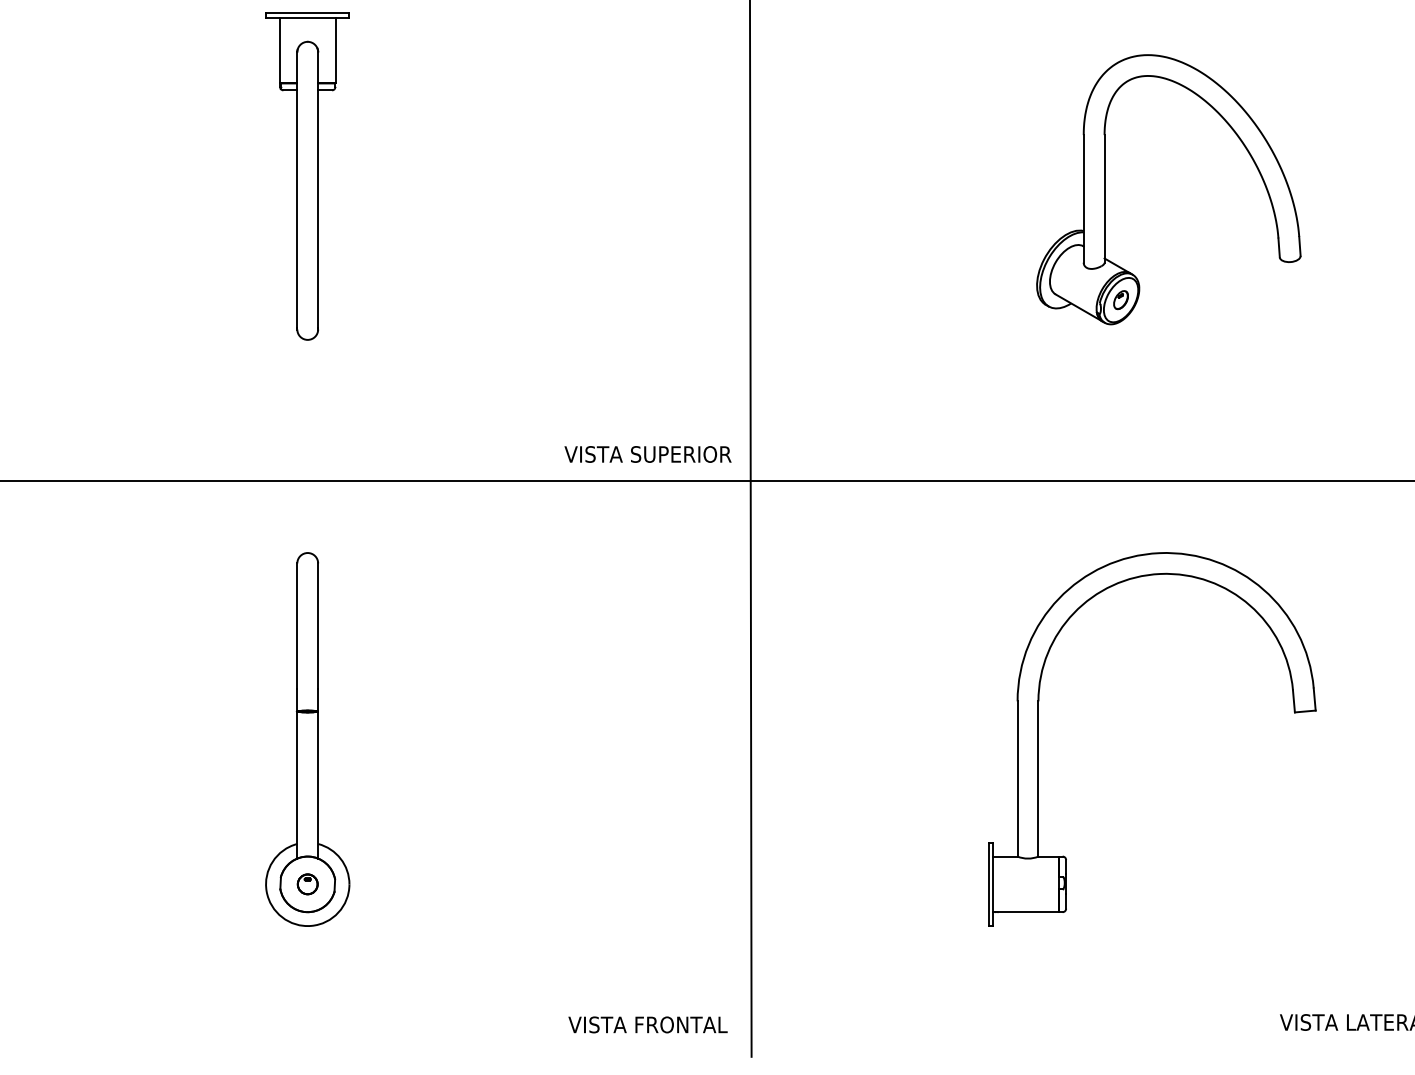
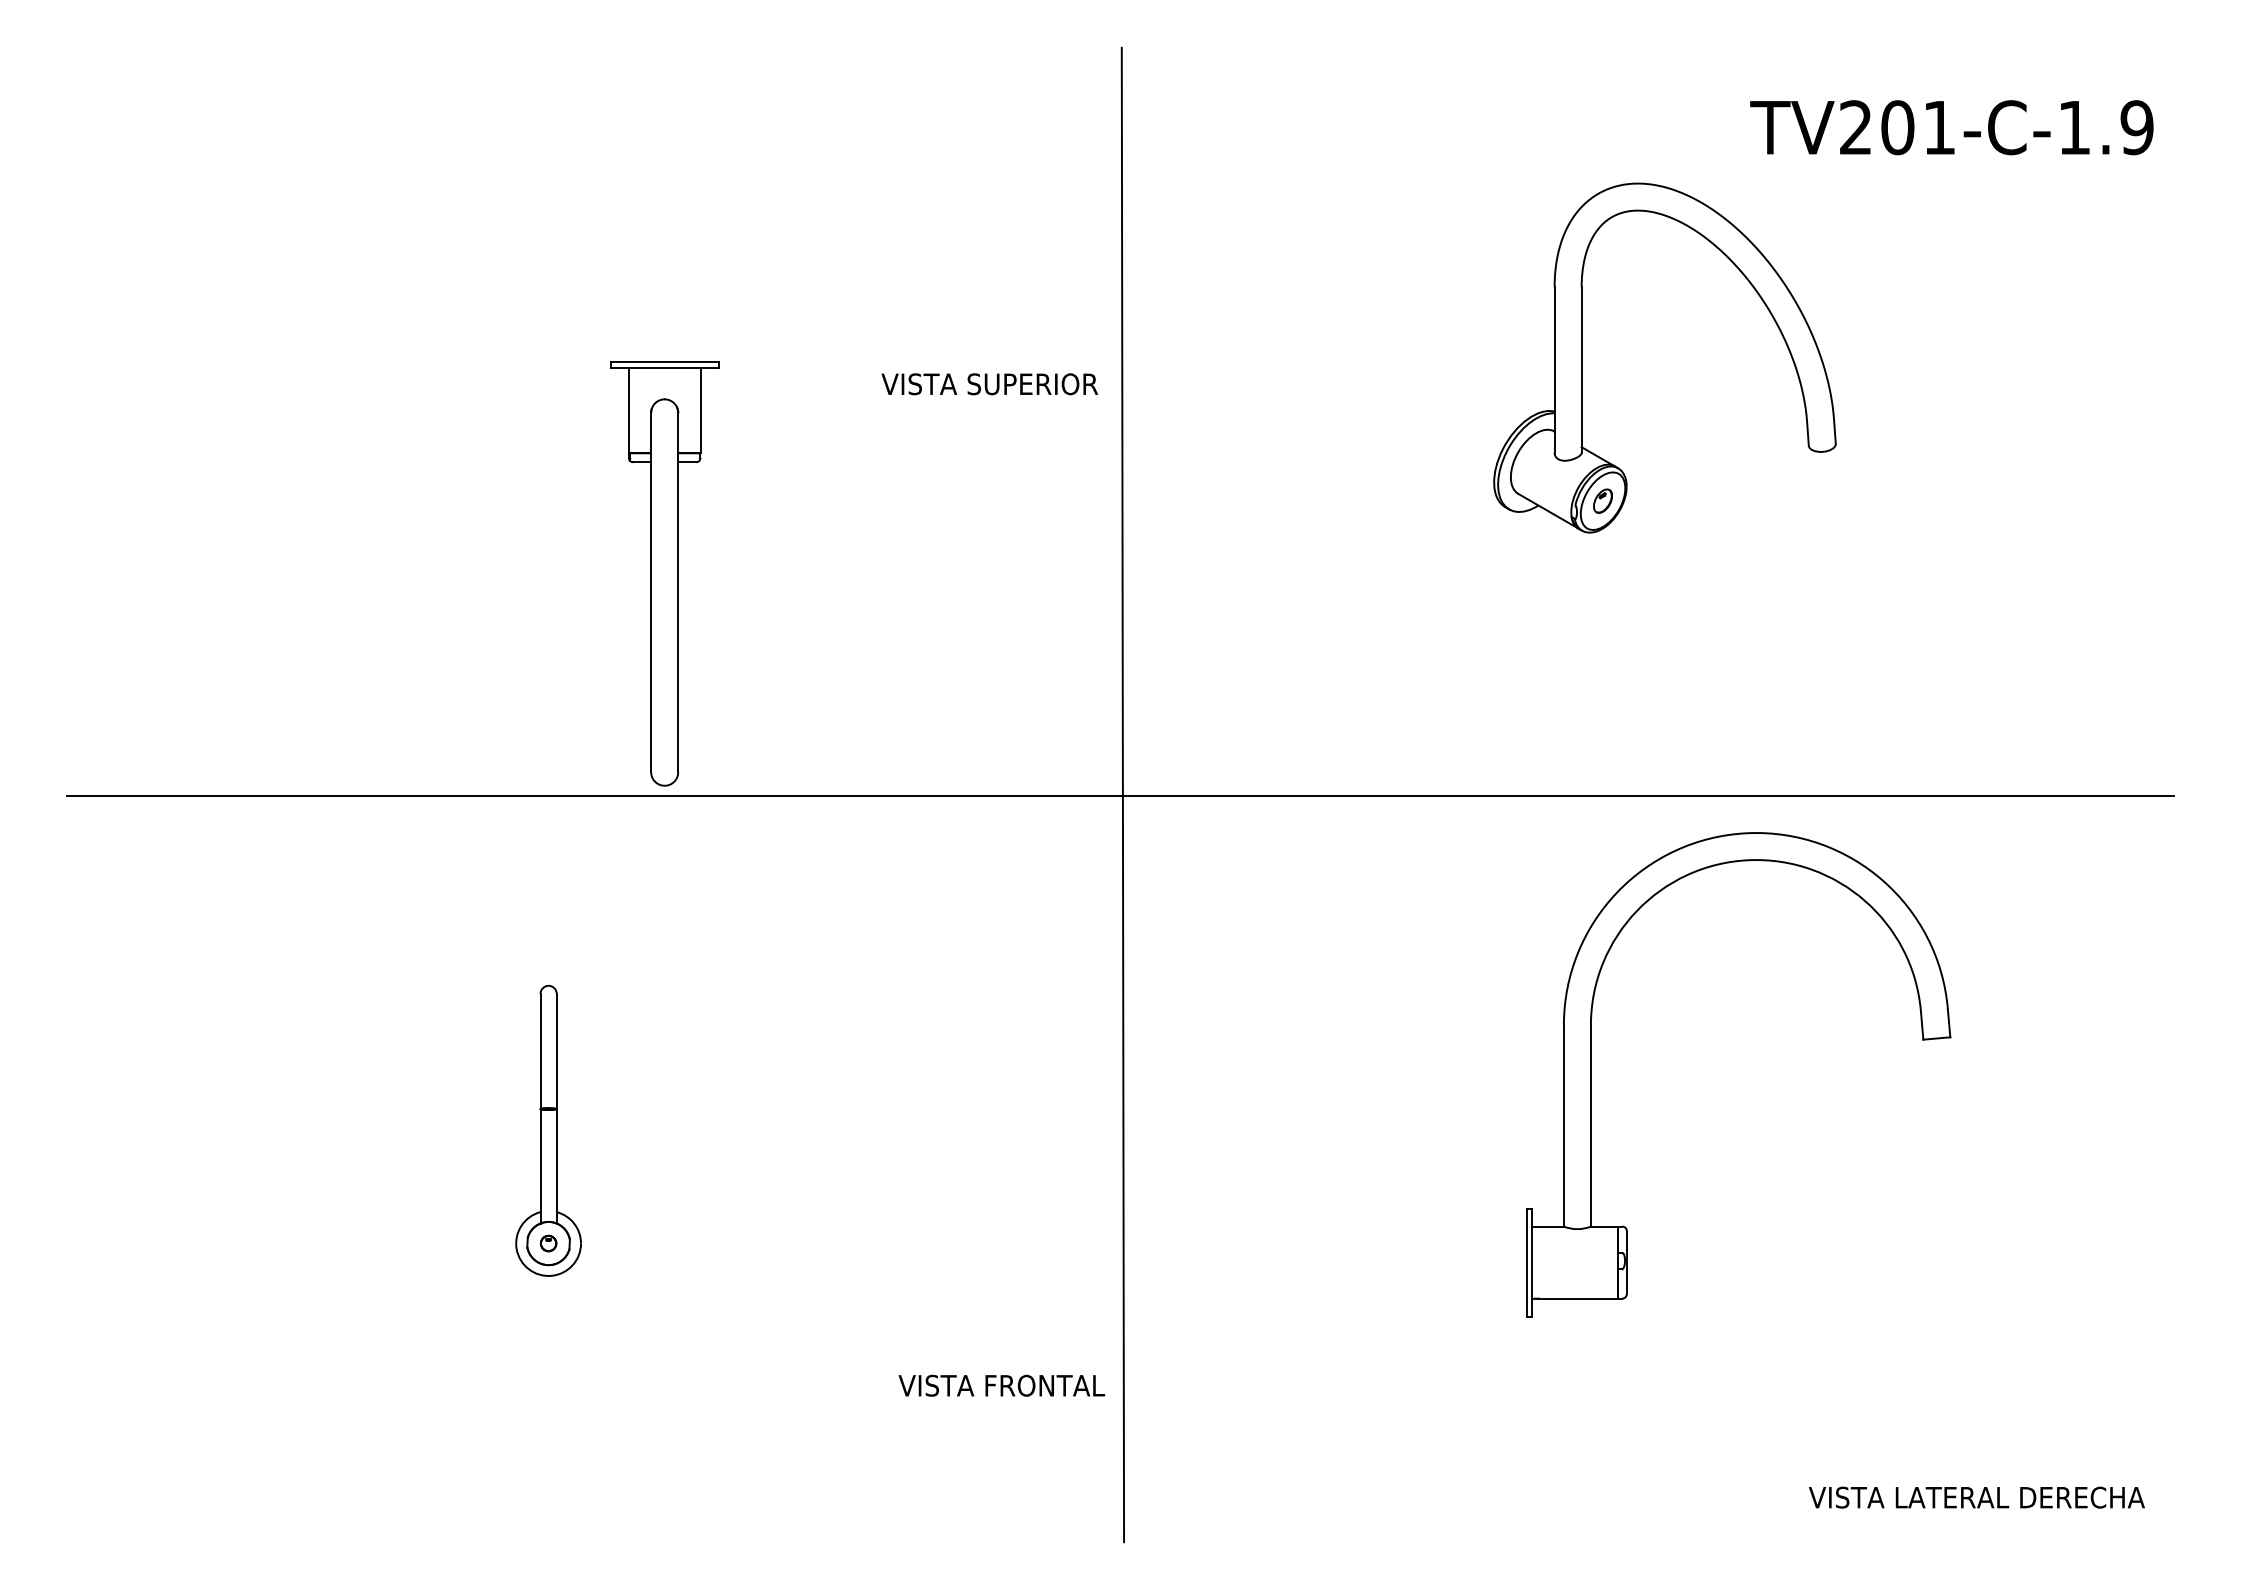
part: (307, 176) -> (664, 573), moved
part: (1105, 189) -> (1582, 357), moved
text: (647, 454) -> (989, 384), moved
part: (307, 739) -> (548, 1130), size x0.6
part: (1038, 739) -> (1591, 1074), moved
text: (647, 1024) -> (1001, 1385), moved

